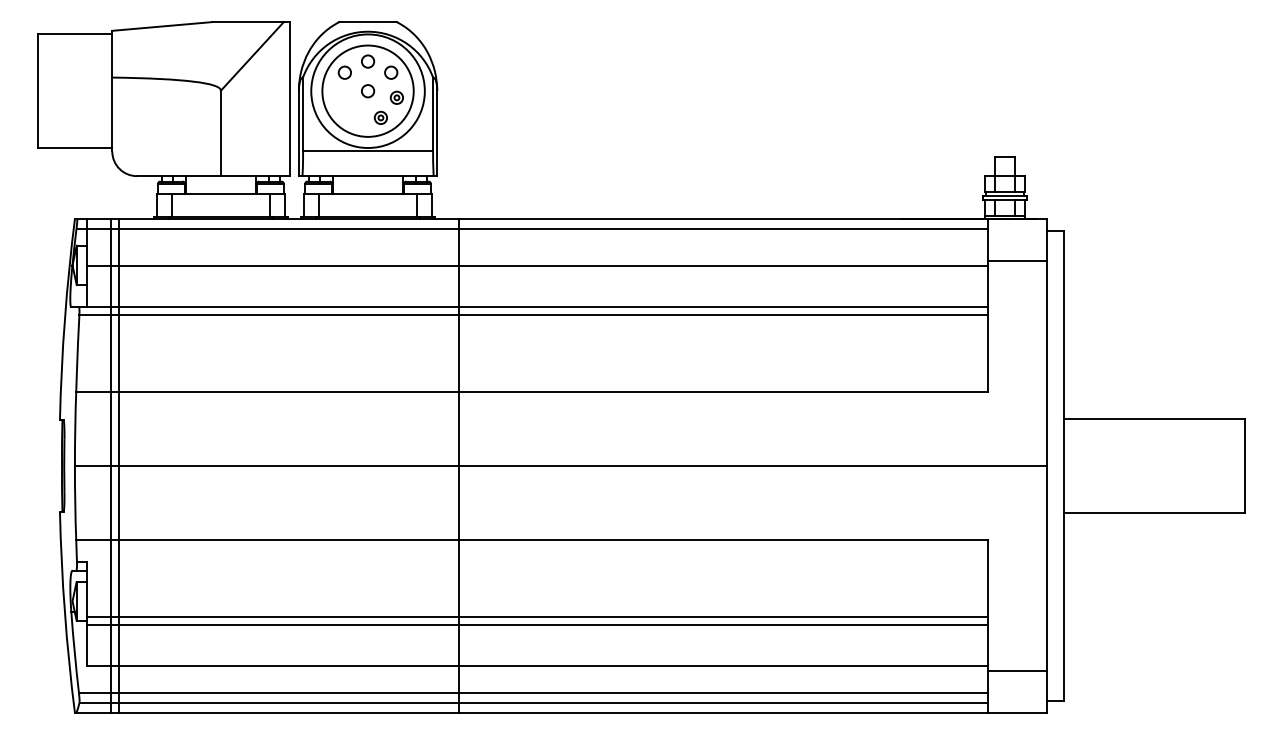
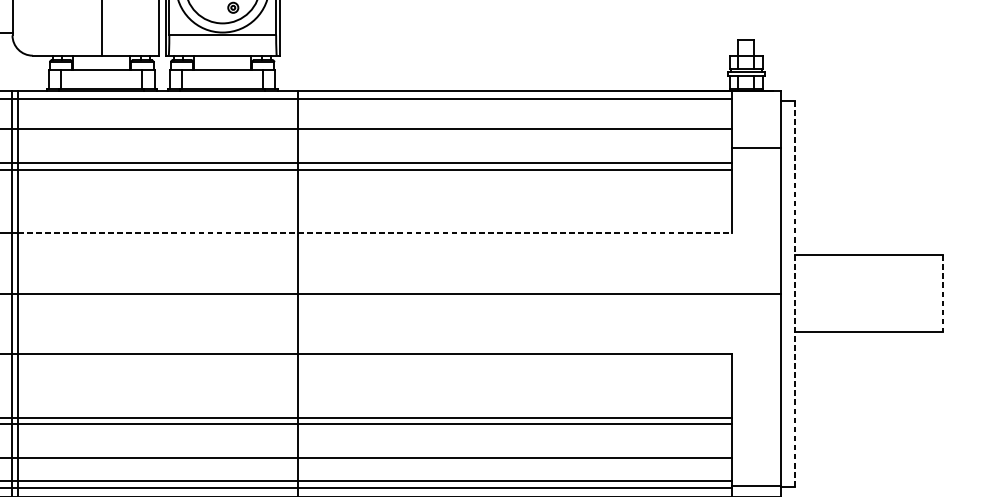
line: (1017, 260) -> (756, 148), moved
line: (553, 392) -> (375, 233), solid -> dashed
line: (1064, 466) -> (795, 294), solid -> dashed
line: (1244, 466) -> (943, 294), solid -> dashed
line: (1017, 671) -> (756, 485), moved

